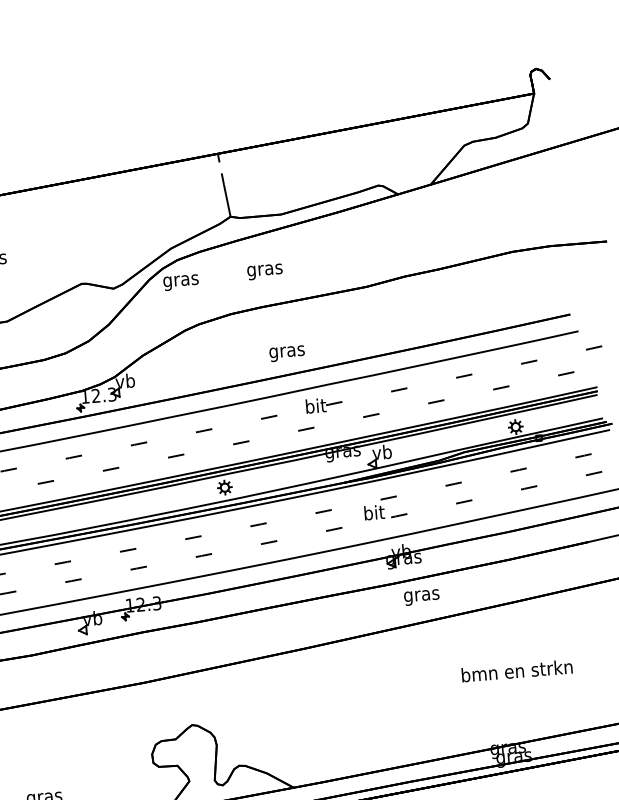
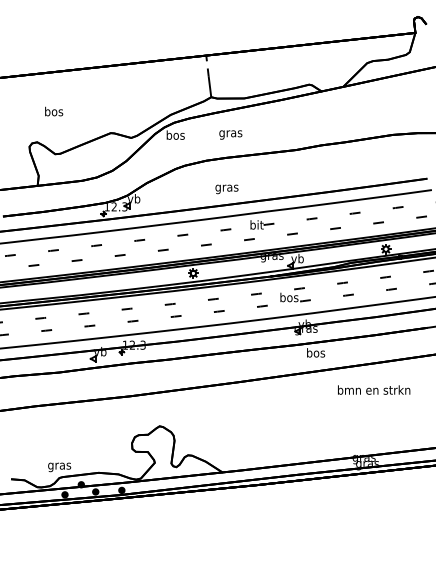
text: (180, 281) -> (175, 136), gras -> bos
text: (286, 353) -> (226, 189), moved
text: (374, 512) -> (289, 297), bit -> bos
text: (421, 594) -> (315, 353), gras -> bos
text: (517, 669) -> (374, 389), moved

